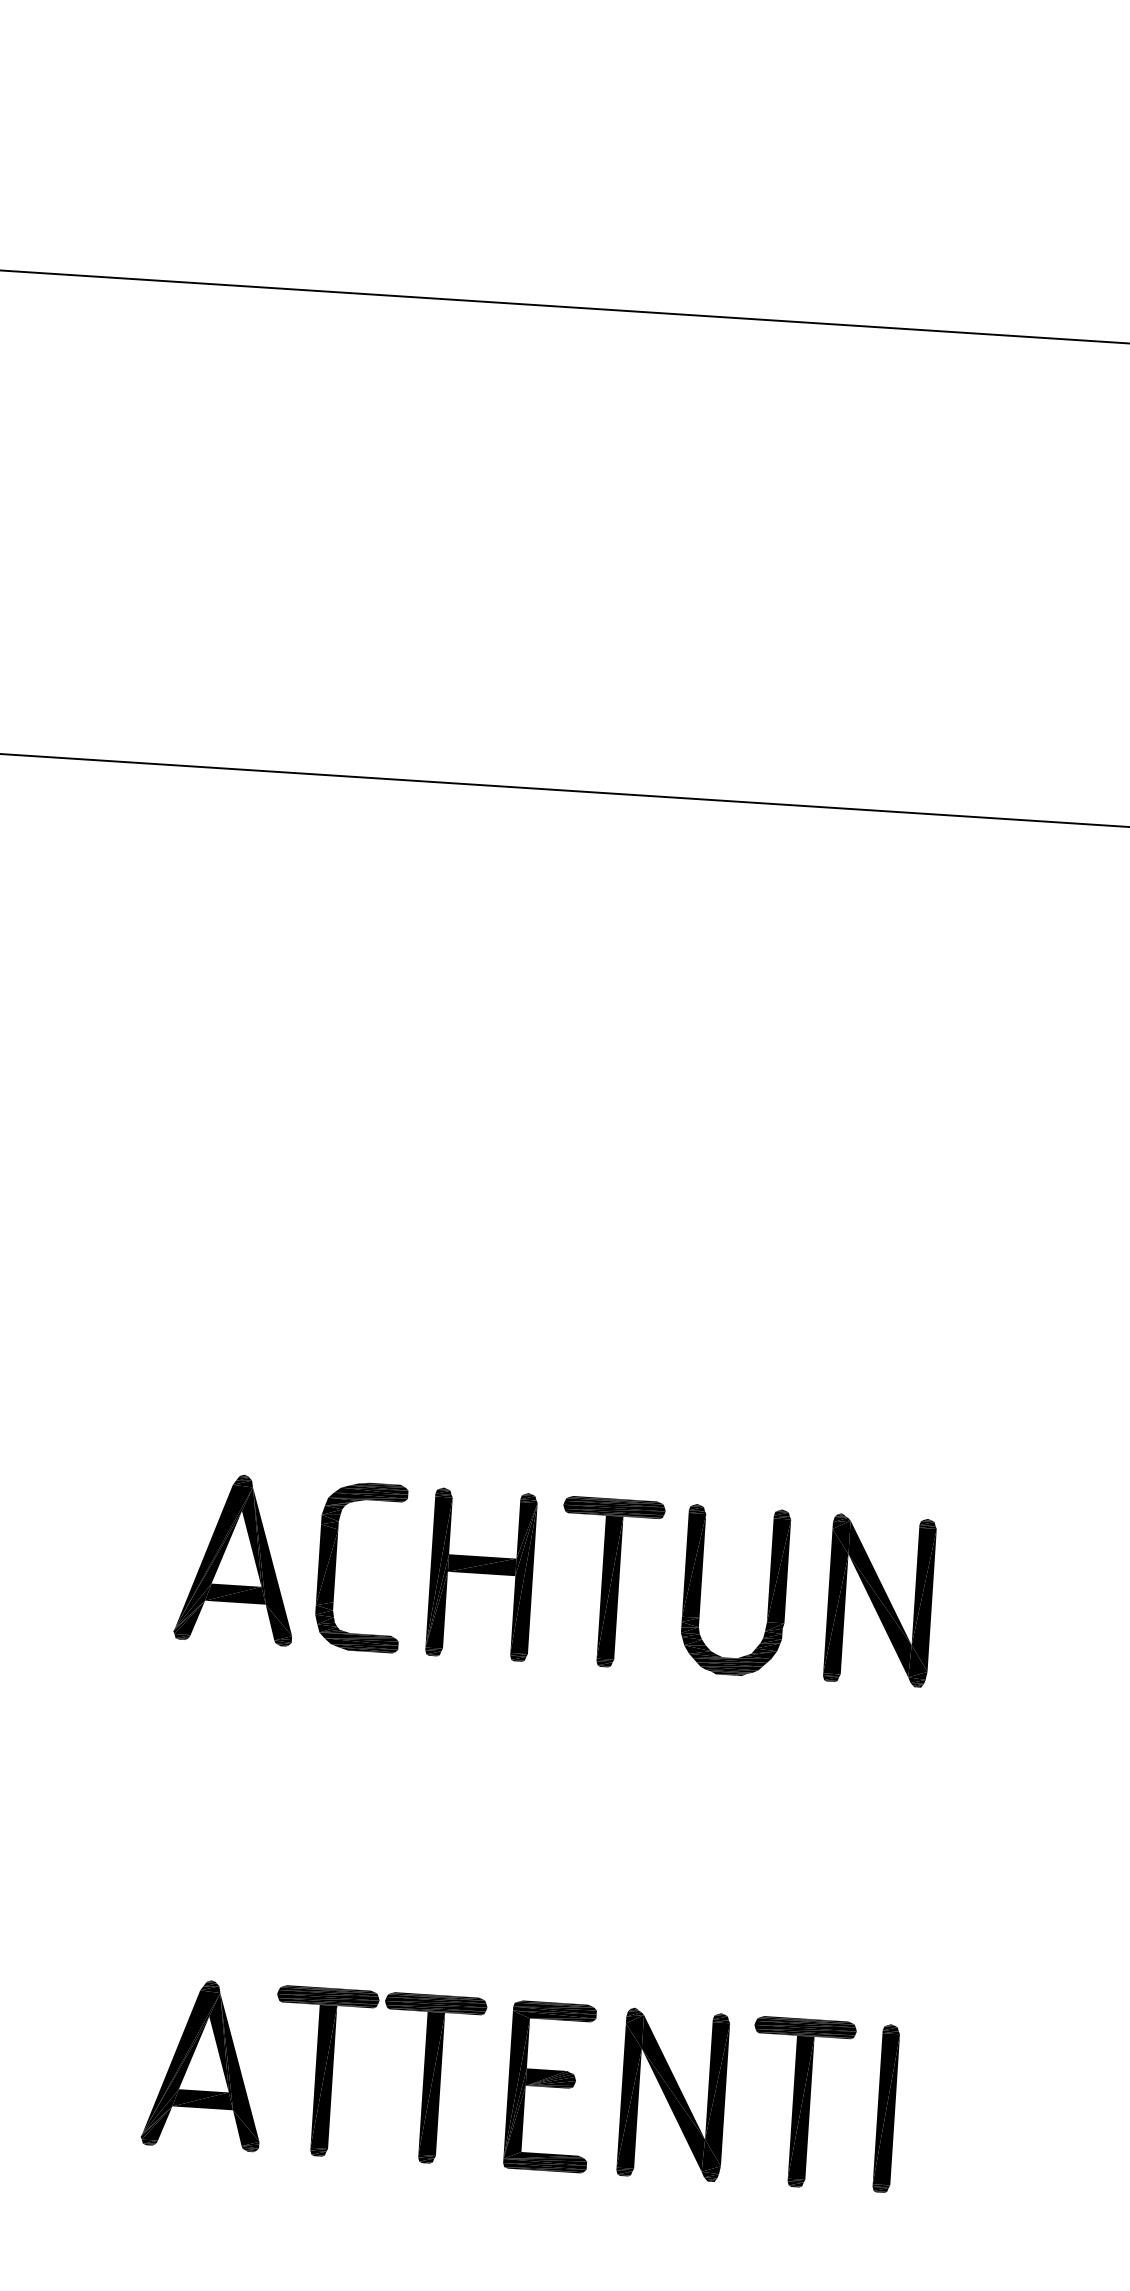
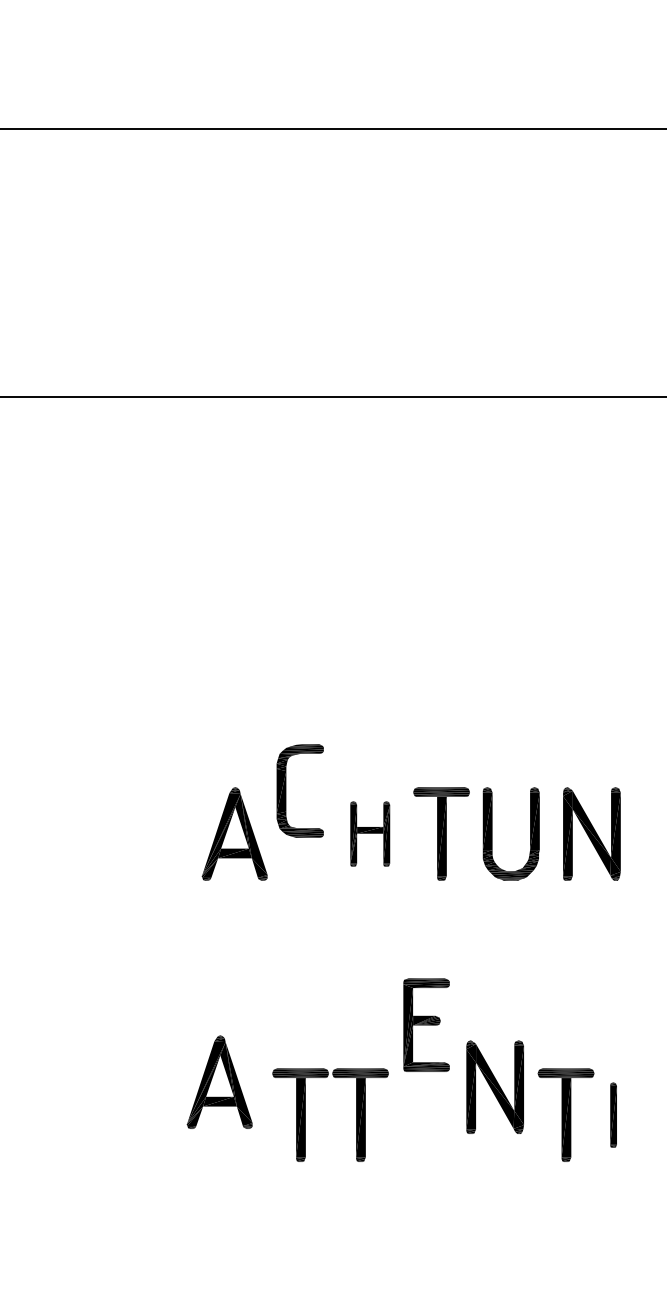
part: (336, 1564) -> (286, 790), moved
part: (480, 1573) -> (369, 833), size x0.7
part: (204, 2063) -> (219, 1081), moved
part: (549, 2085) -> (426, 1024), moved
part: (672, 2093) -> (494, 1086), moved
part: (886, 2107) -> (613, 1114), size x0.7

